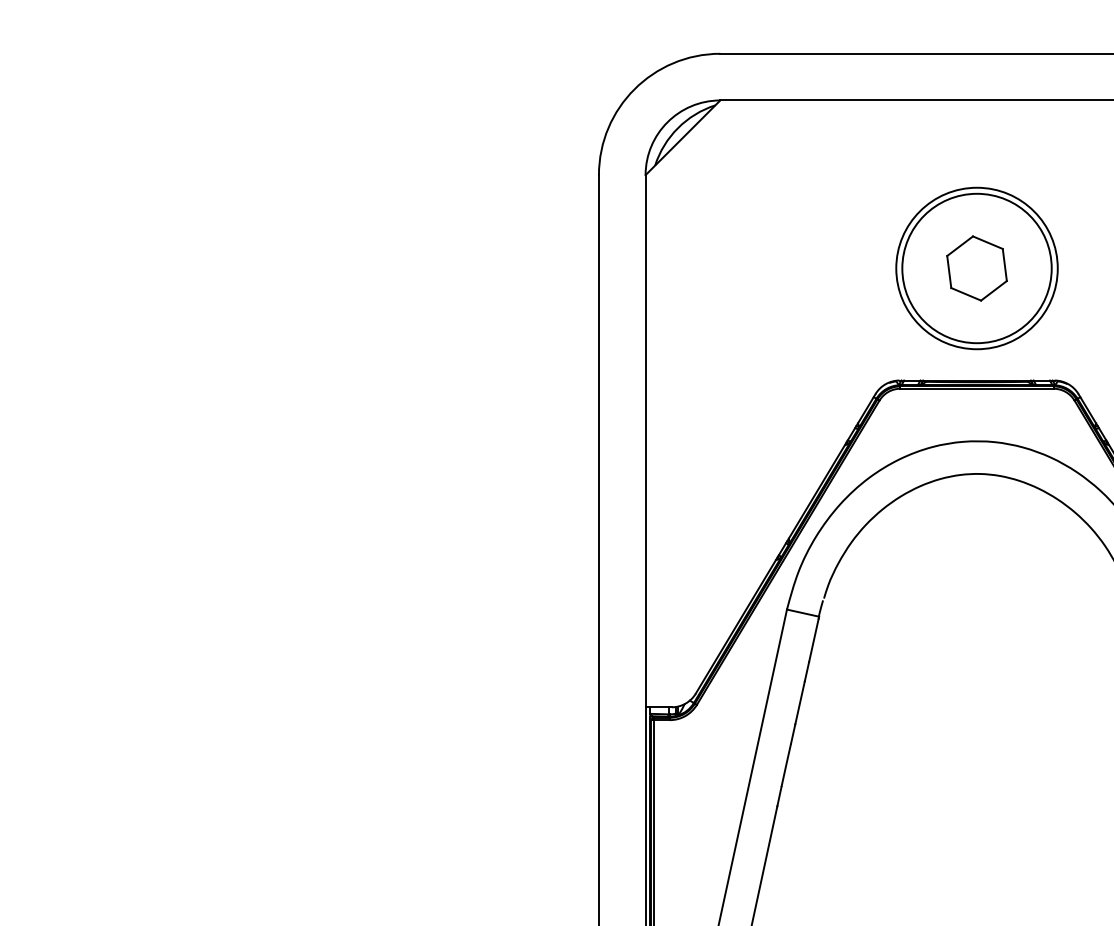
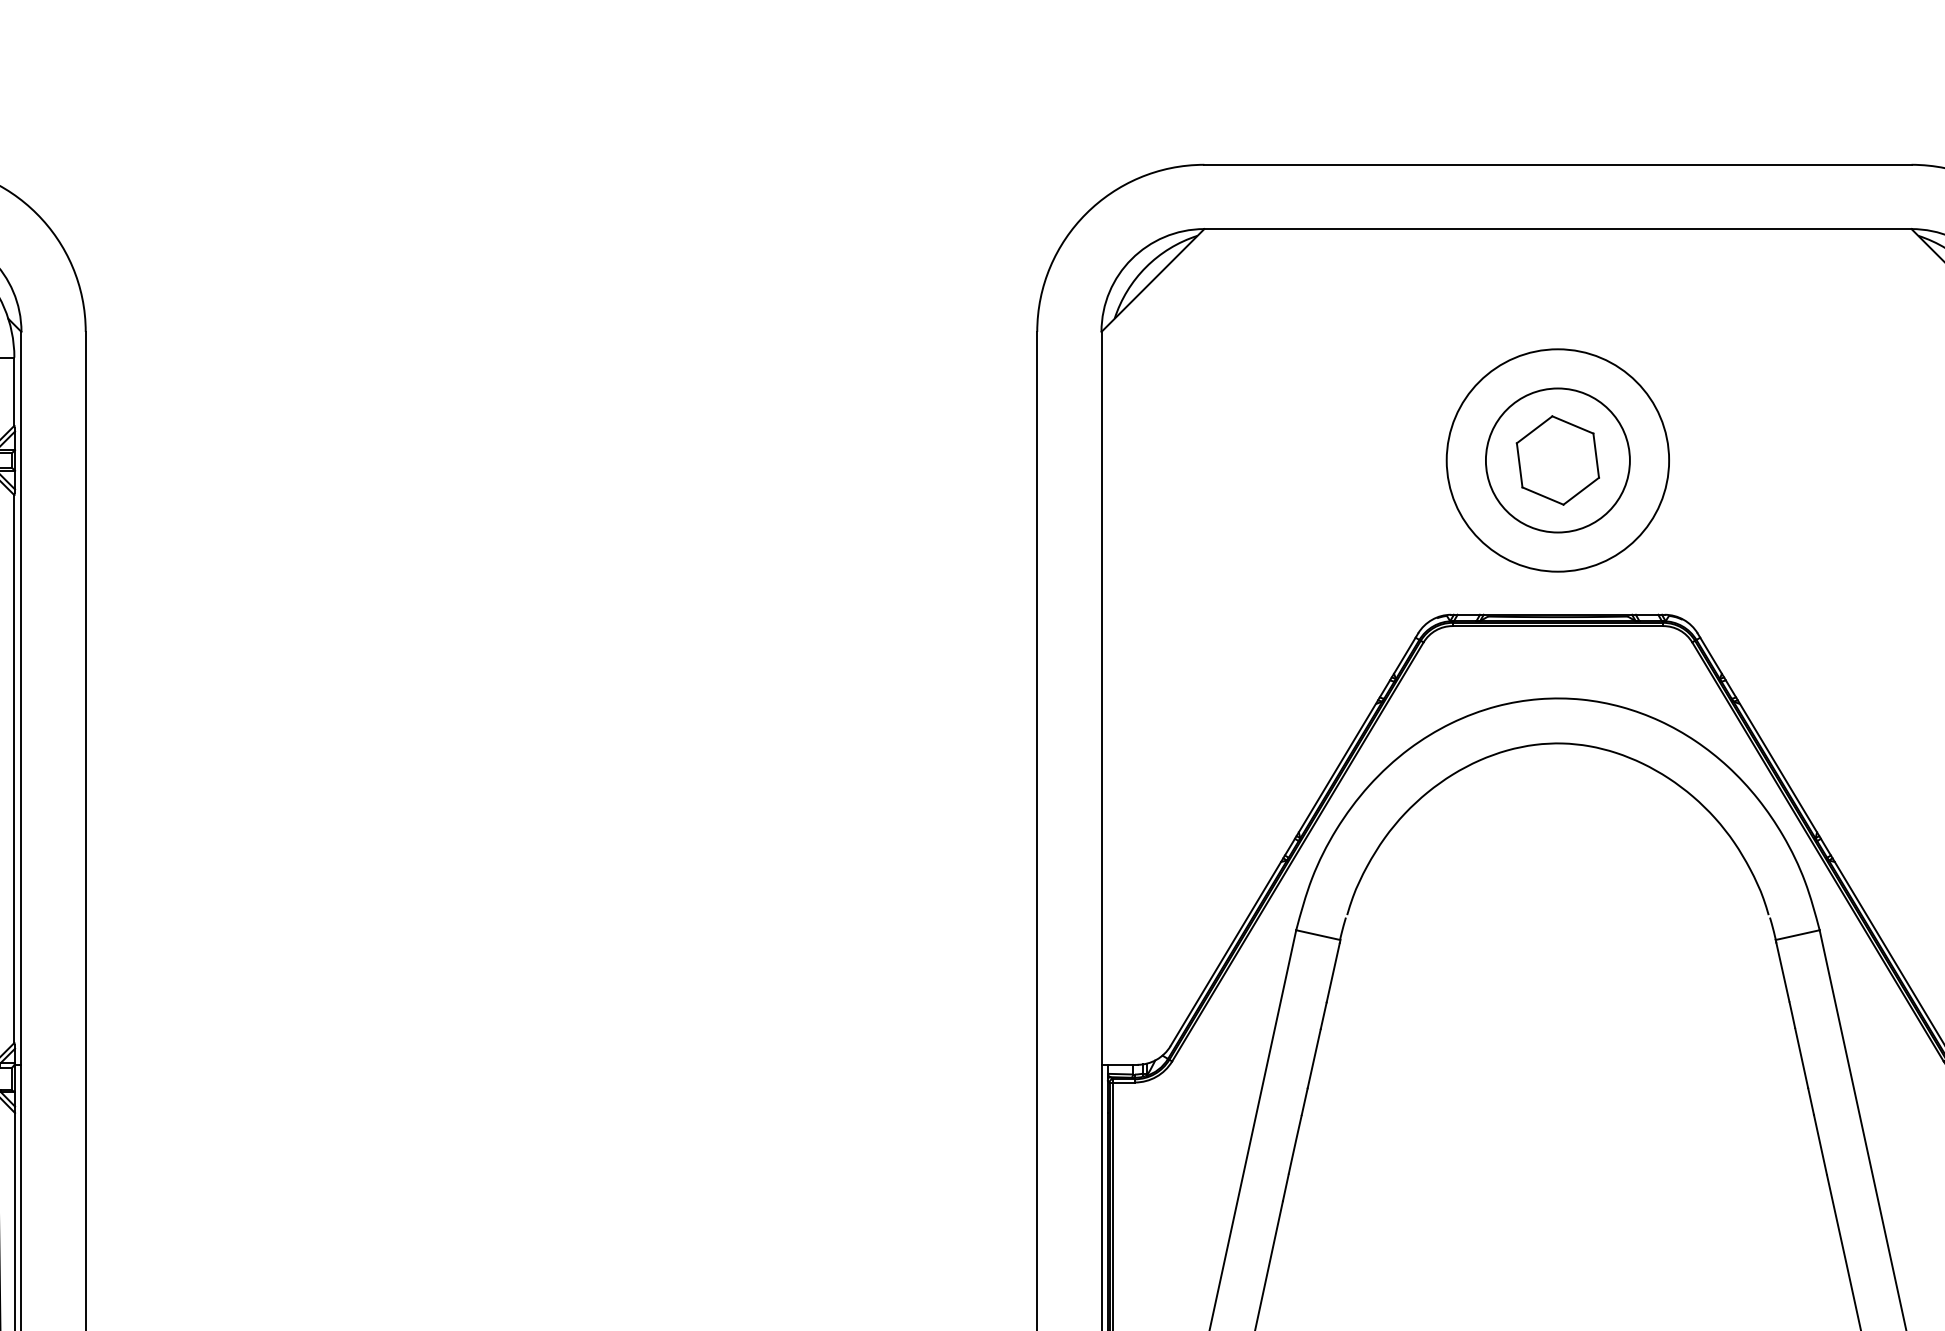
circle: (976, 268) -> (1557, 460), size x0.7

